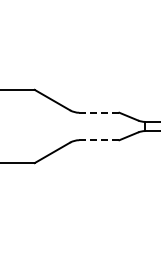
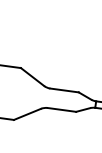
line: (99, 112) -> (64, 90), dashed -> solid
line: (98, 140) -> (61, 110), dashed -> solid

